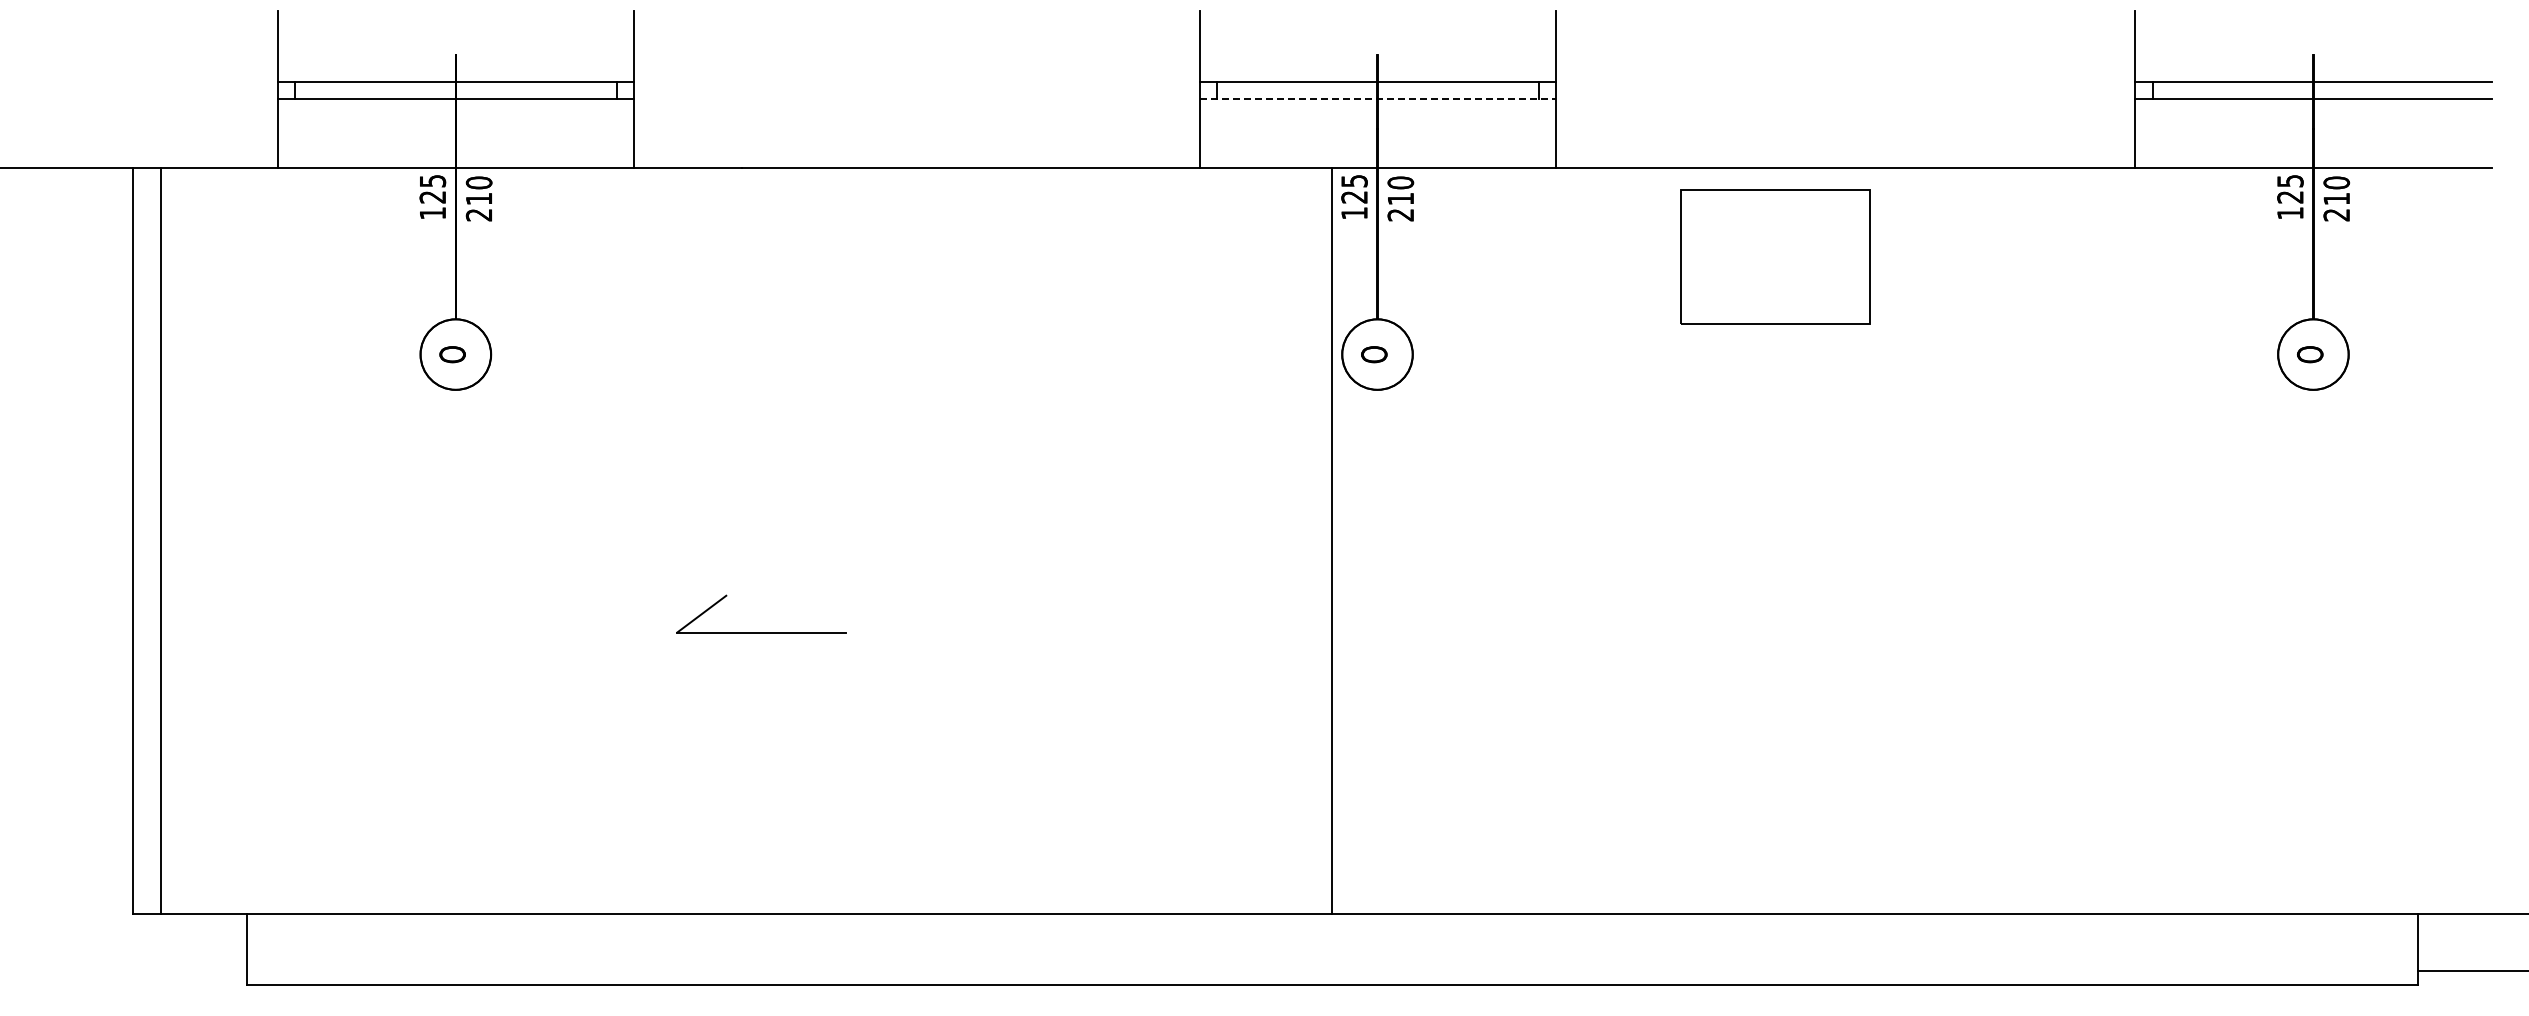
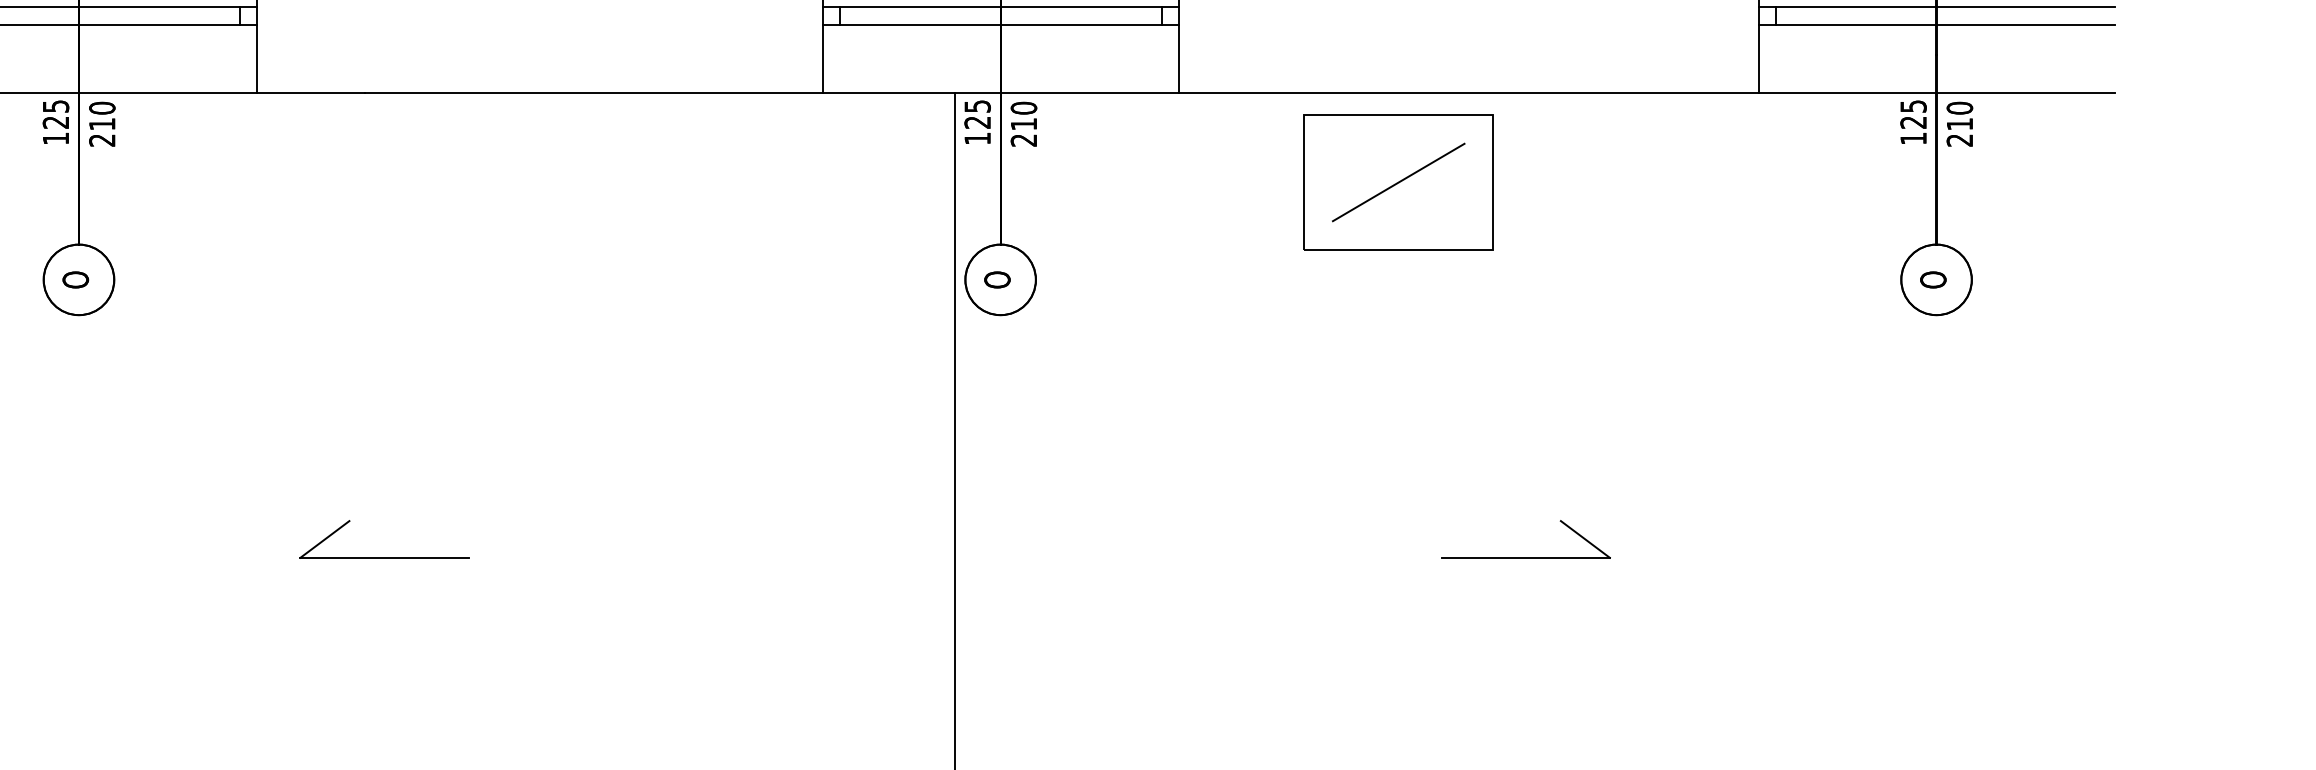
line: (1378, 99) -> (1001, 24), dashed -> solid
line: (1775, 256) -> (1398, 181), added
part: (1902, 632) -> (1525, 557), added

